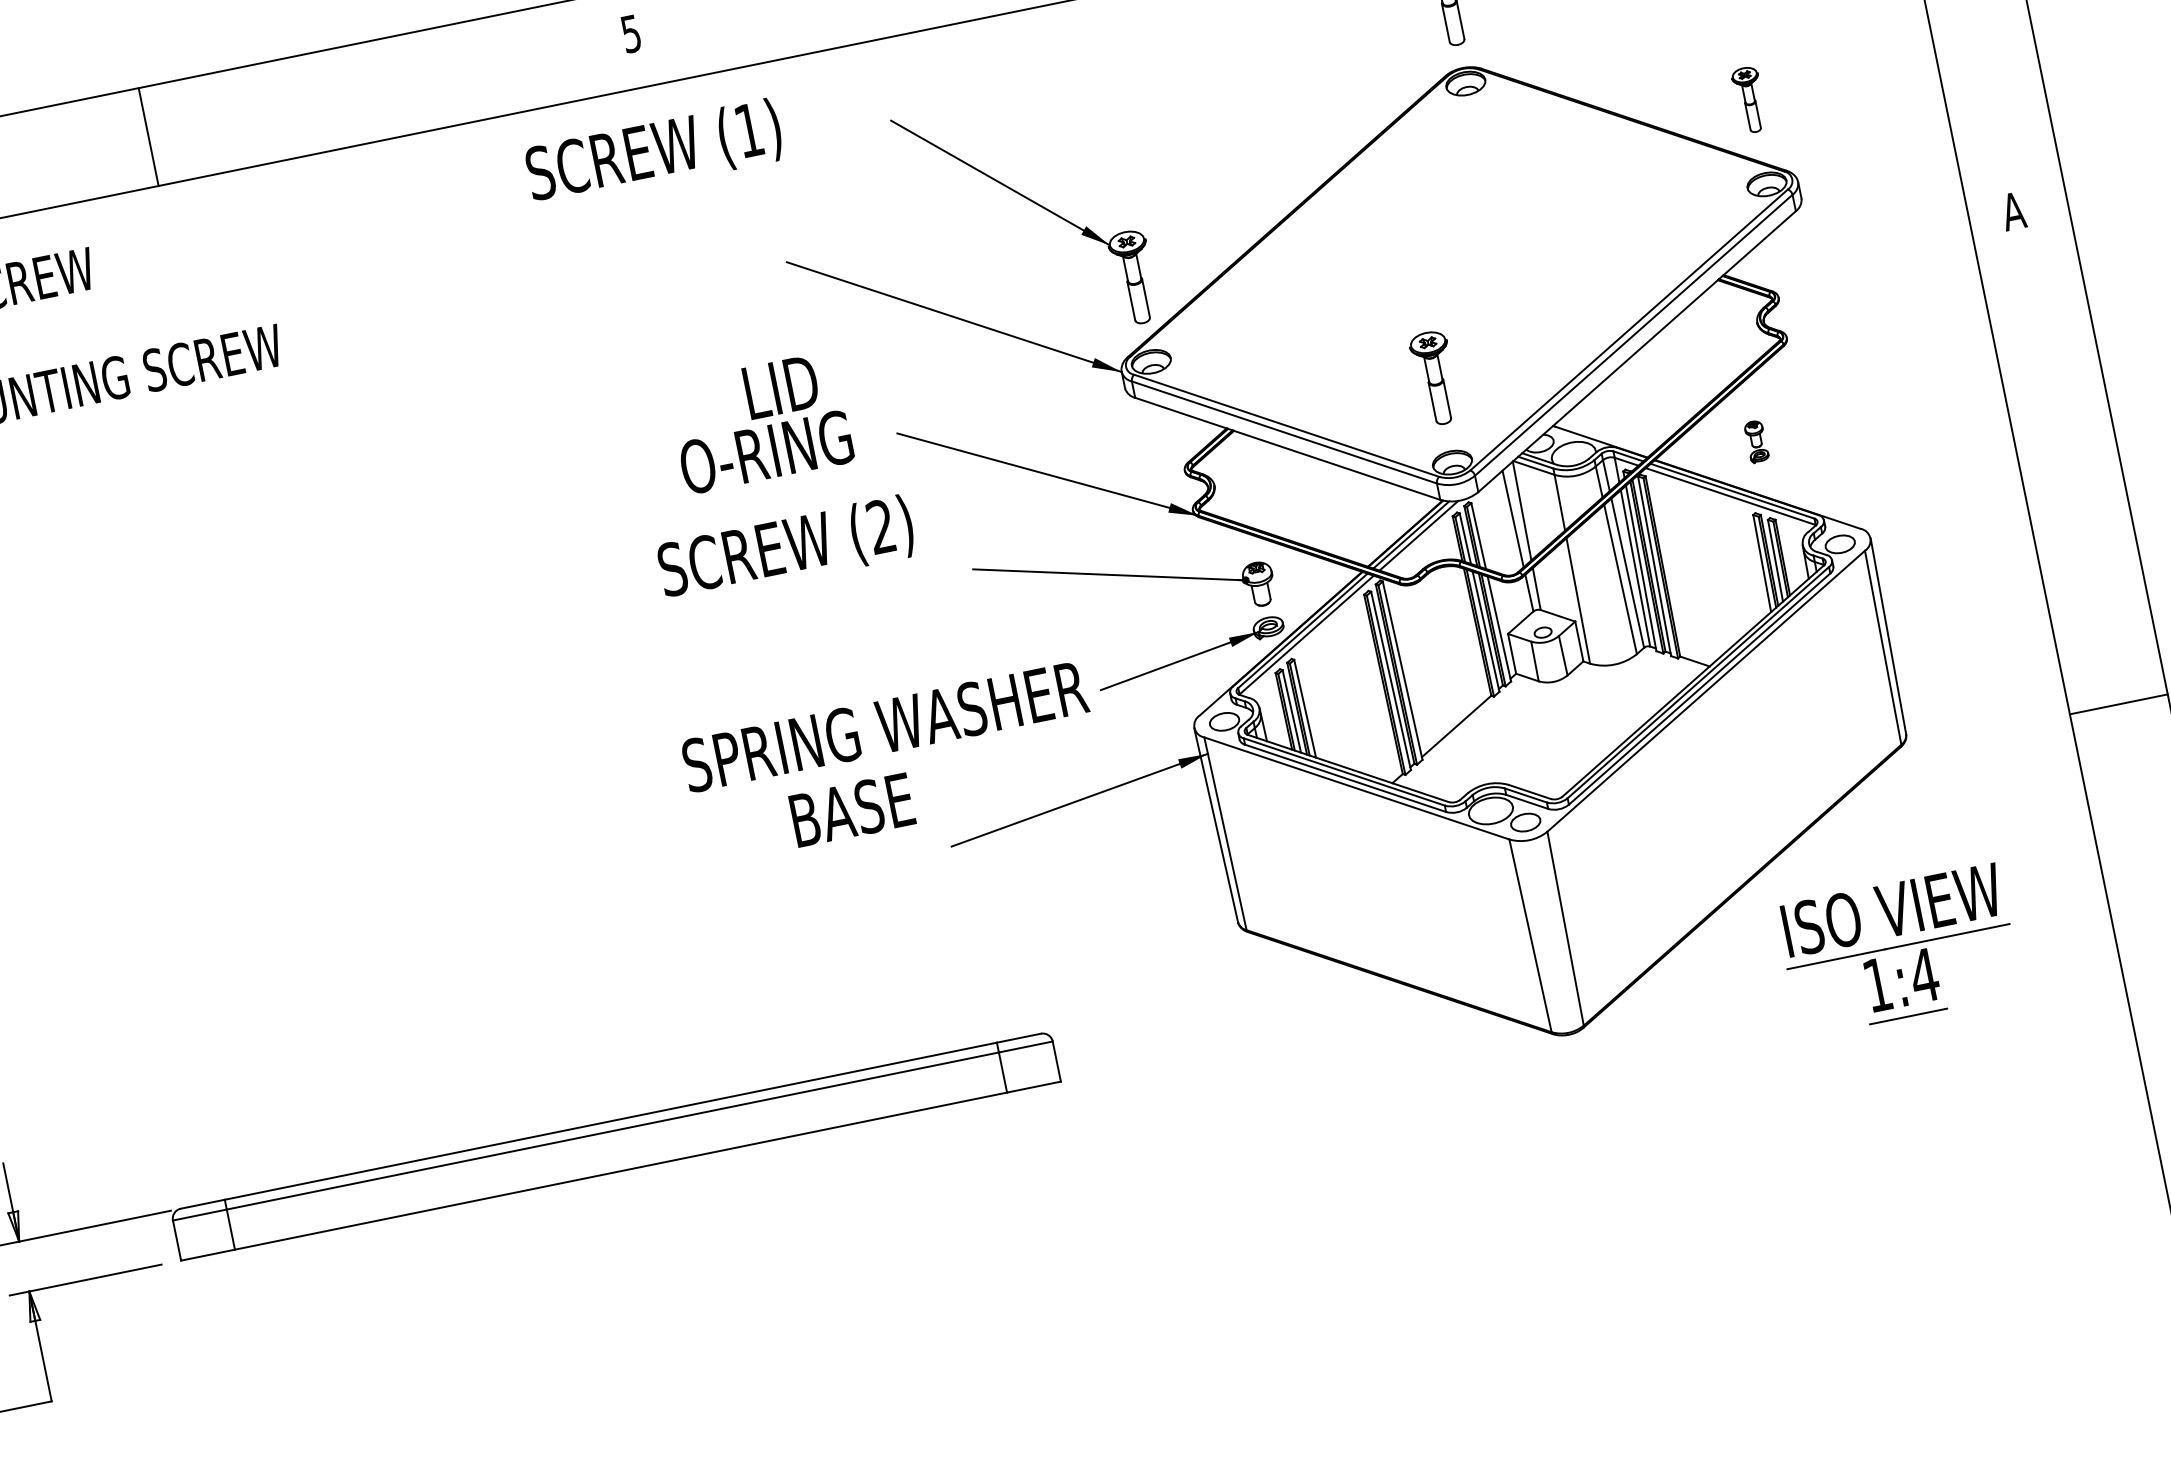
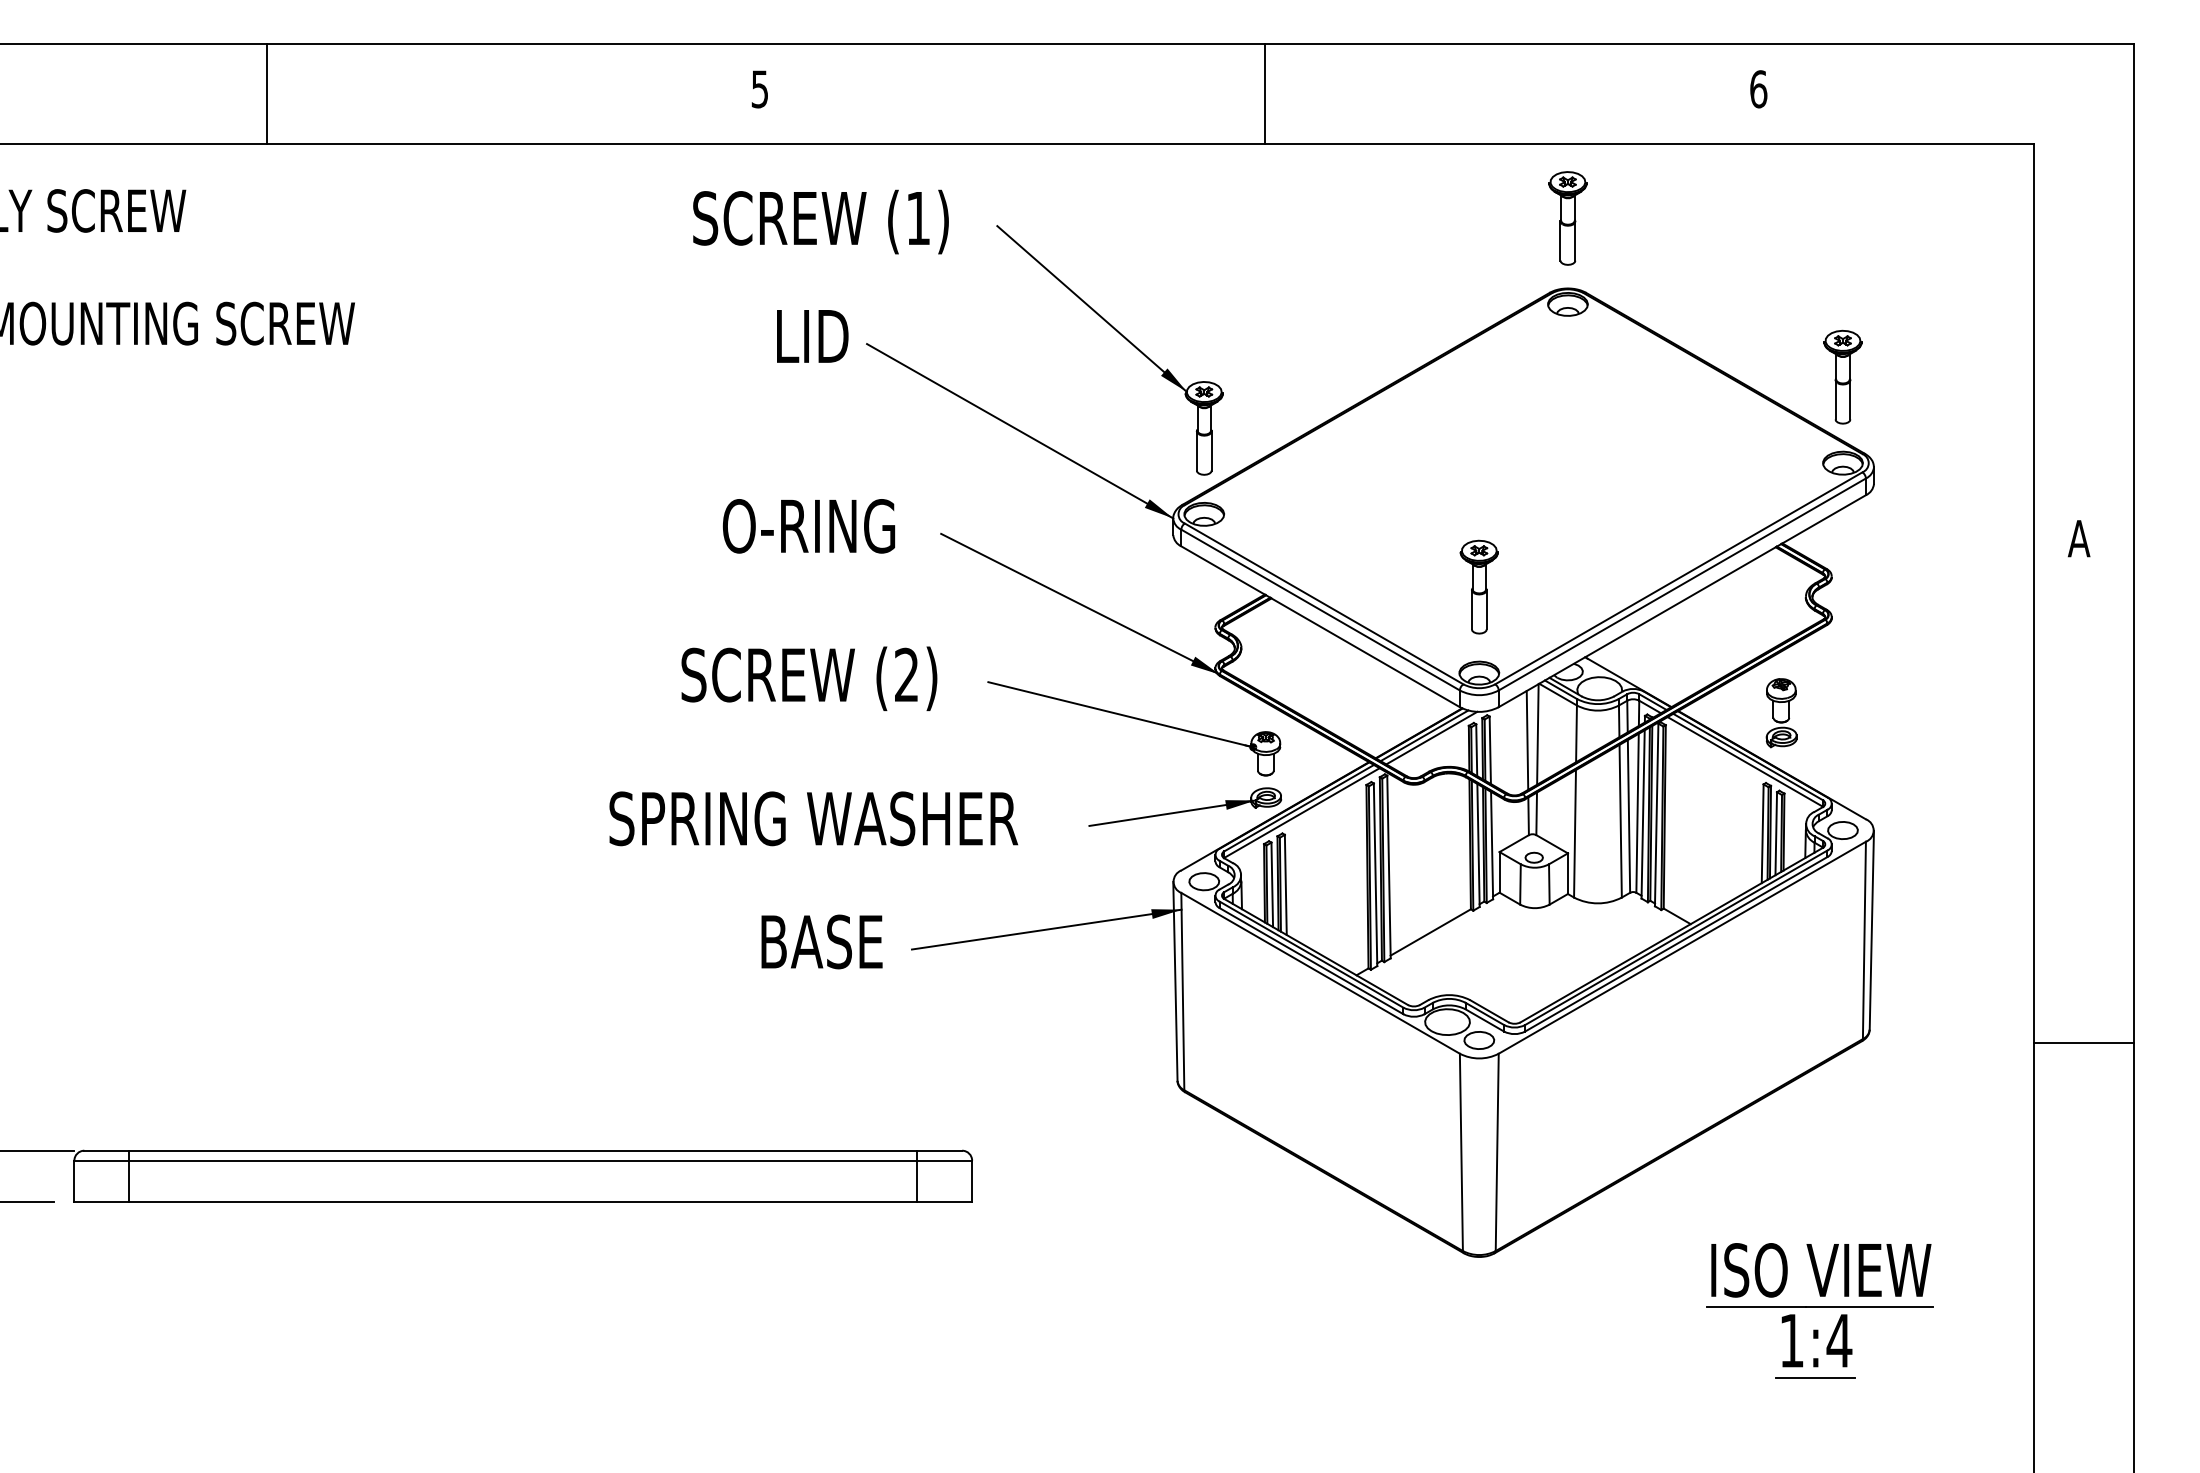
part: (1749, 99) -> (1842, 376), size x1.43
text: (653, 152) -> (820, 221), moved
text: (781, 387) -> (812, 336), moved
part: (1756, 441) -> (1781, 713), size x1.67
text: (786, 549) -> (809, 678), moved
text: (884, 726) -> (813, 818), moved
text: (851, 809) -> (821, 941), moved
part: (1898, 949) -> (1819, 1310), moved

